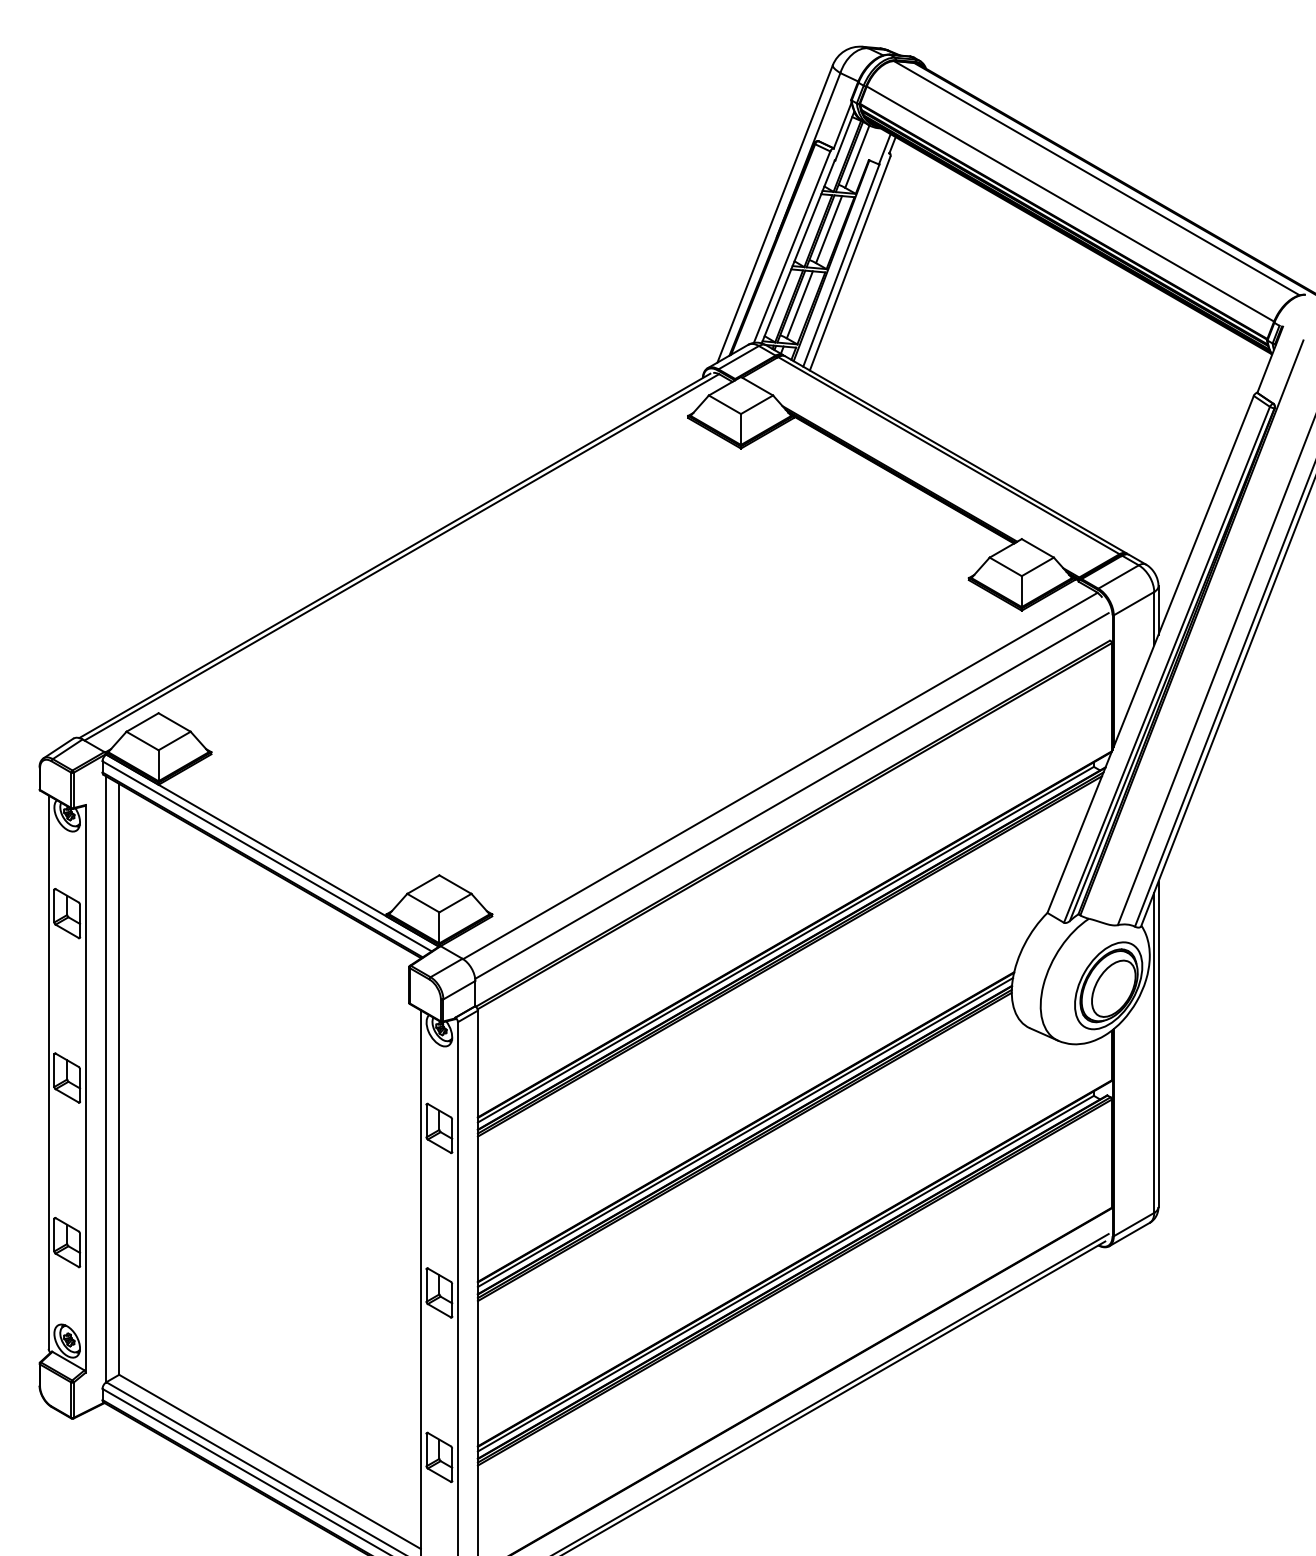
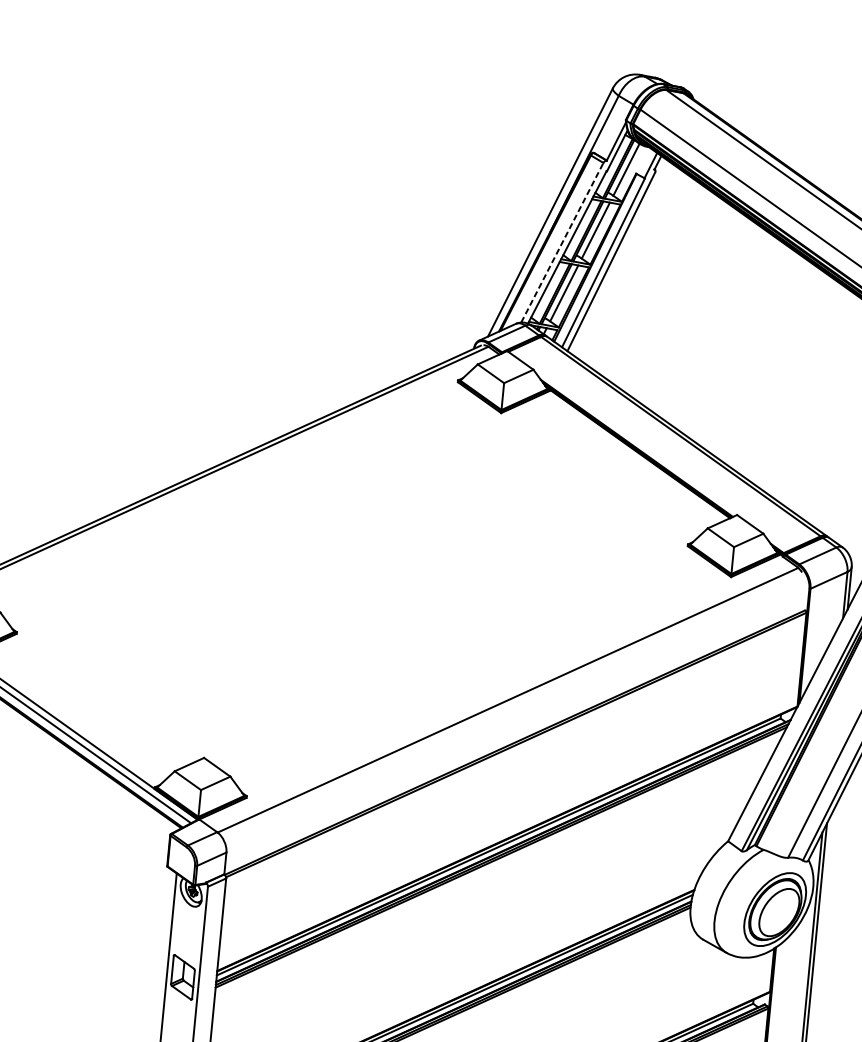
line: (792, 246) -> (562, 242), solid -> dashed
line: (791, 795) -> (516, 718), removed

